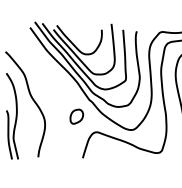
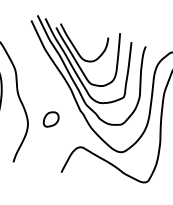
part: (76, 116) -> (50, 119), moved

